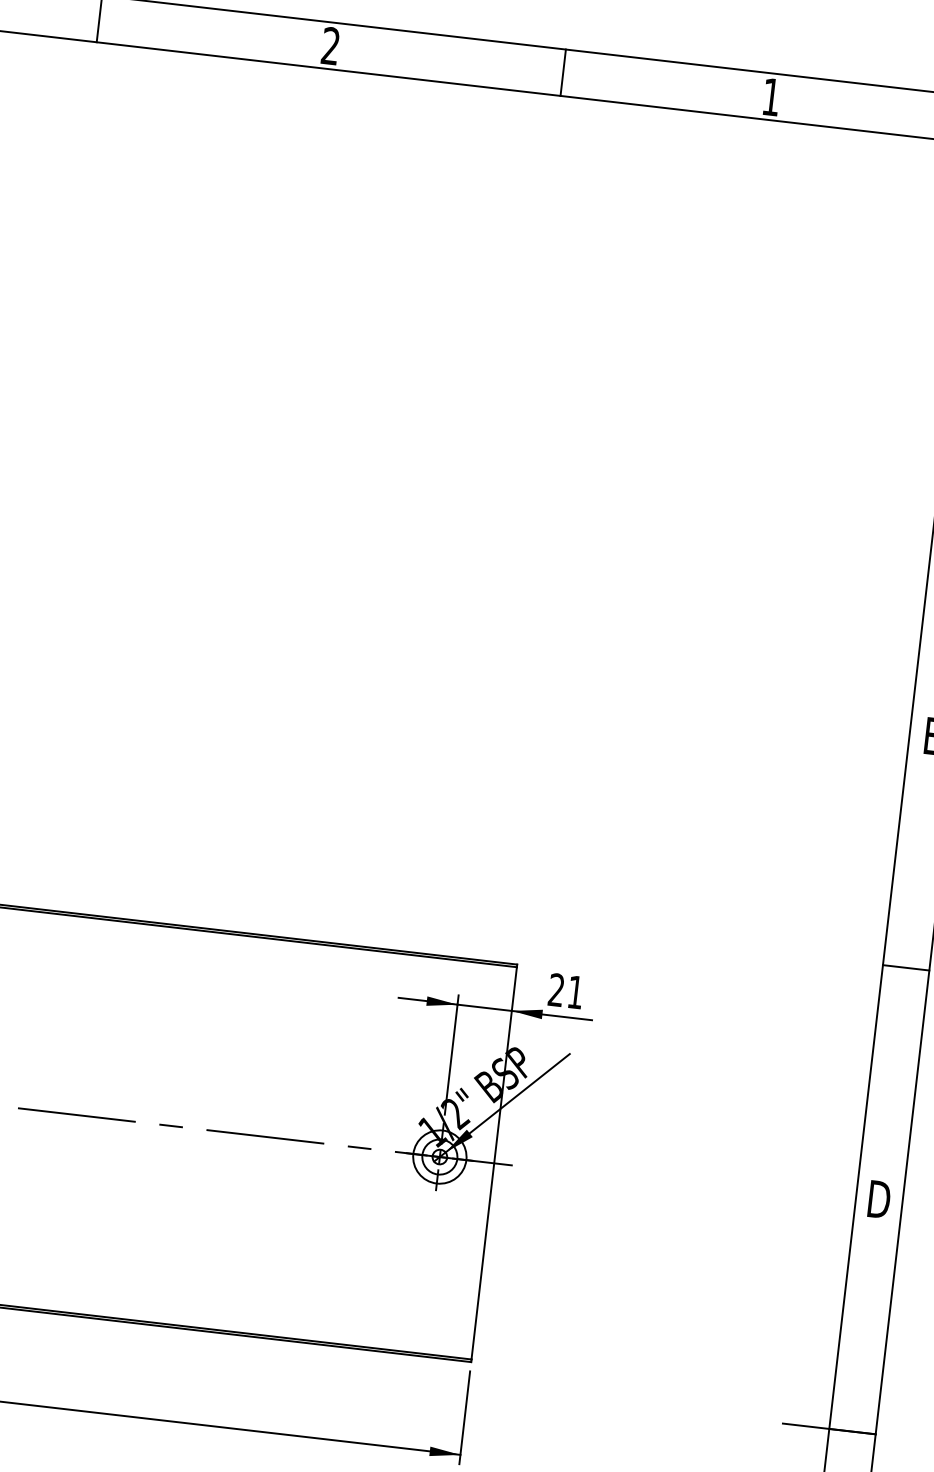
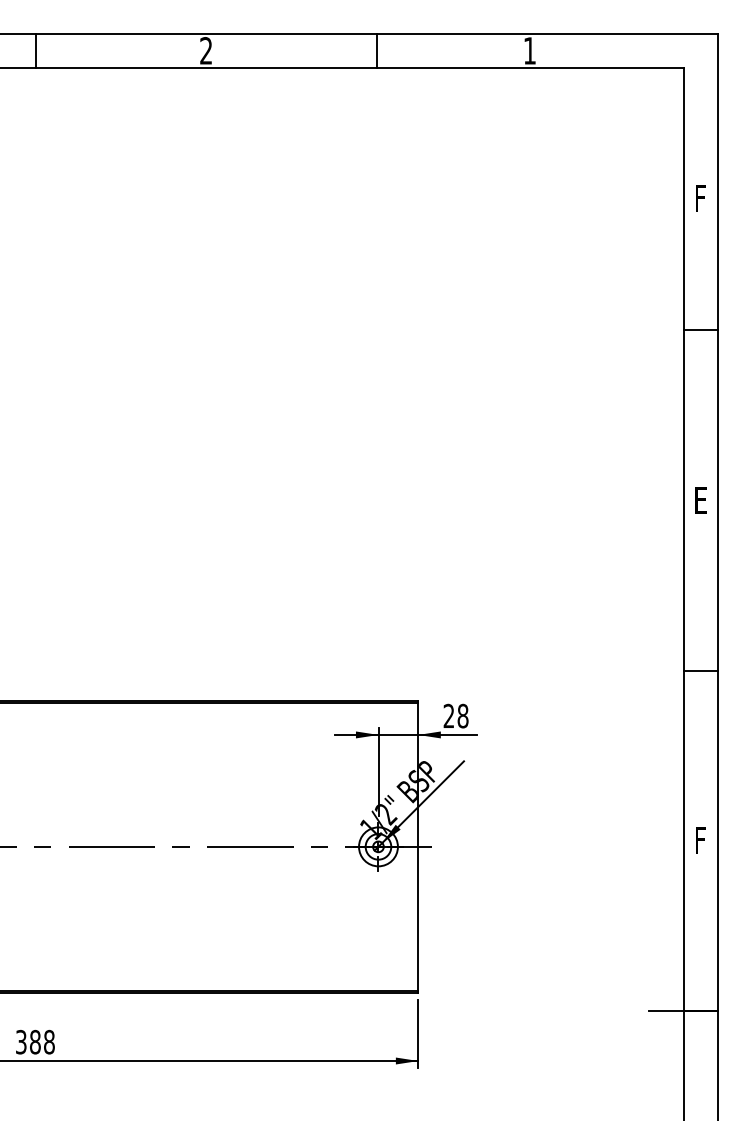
text: (574, 991) -> (462, 715), 21 -> 28
text: (879, 1199) -> (700, 840), D -> F

